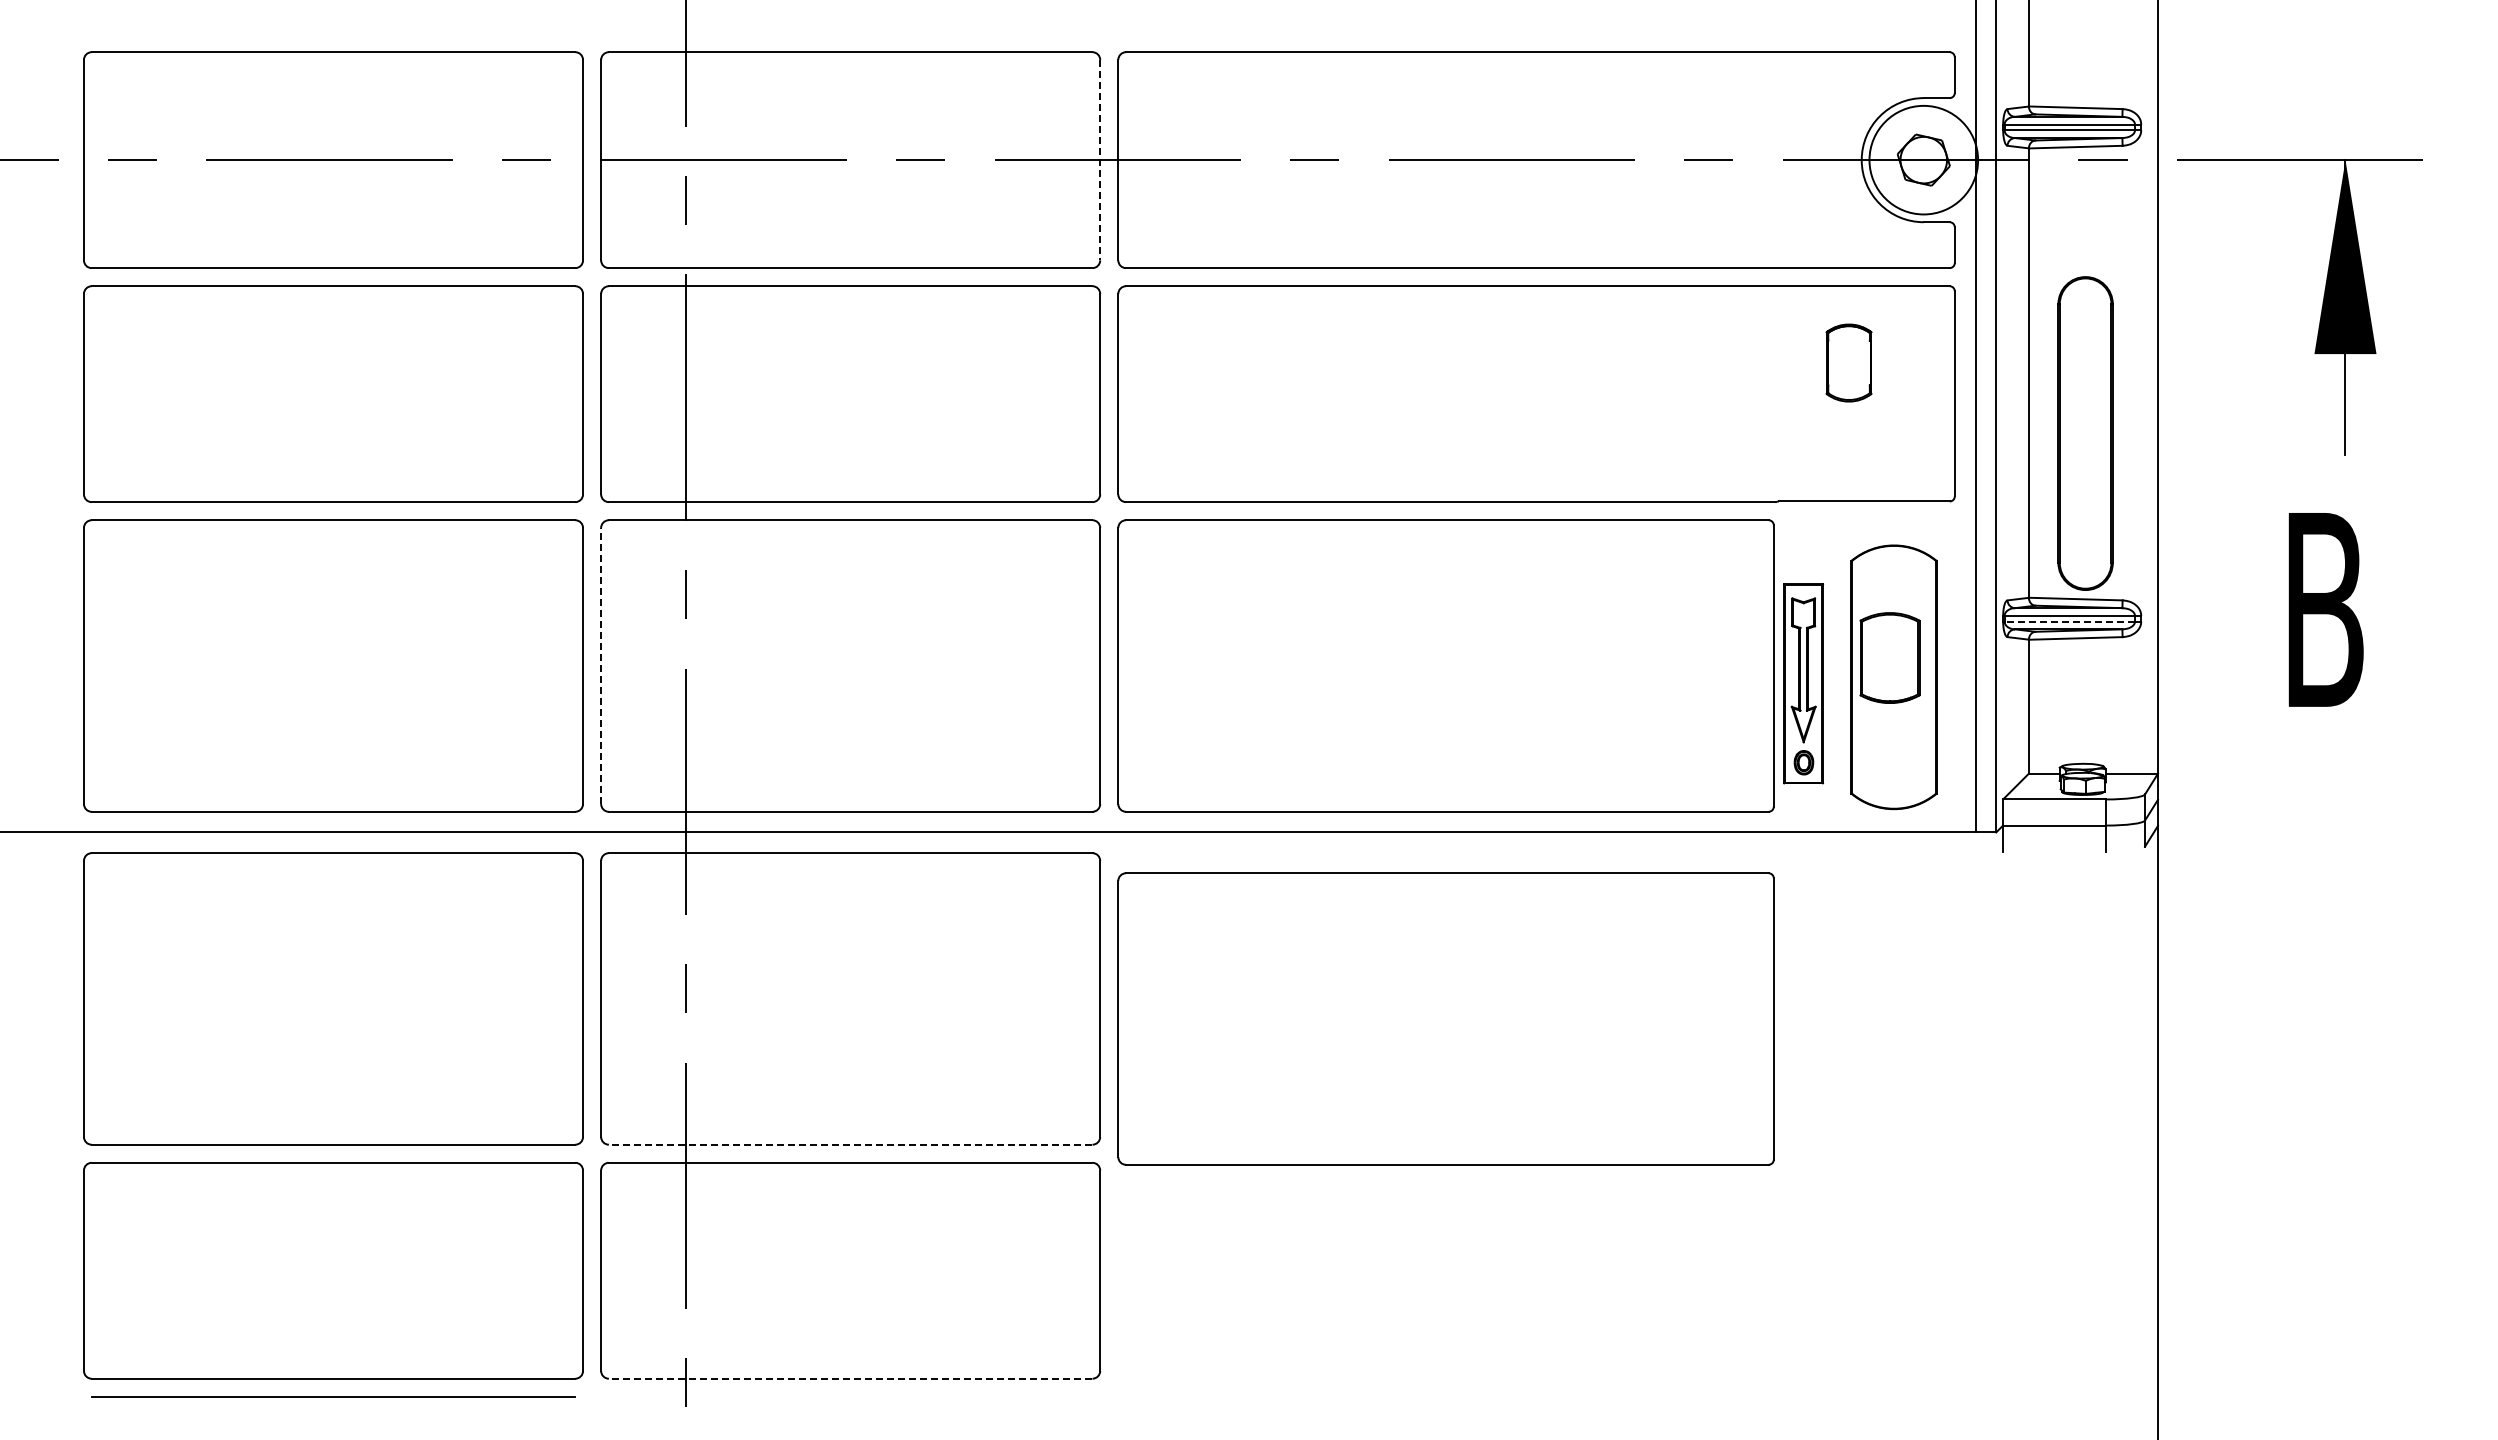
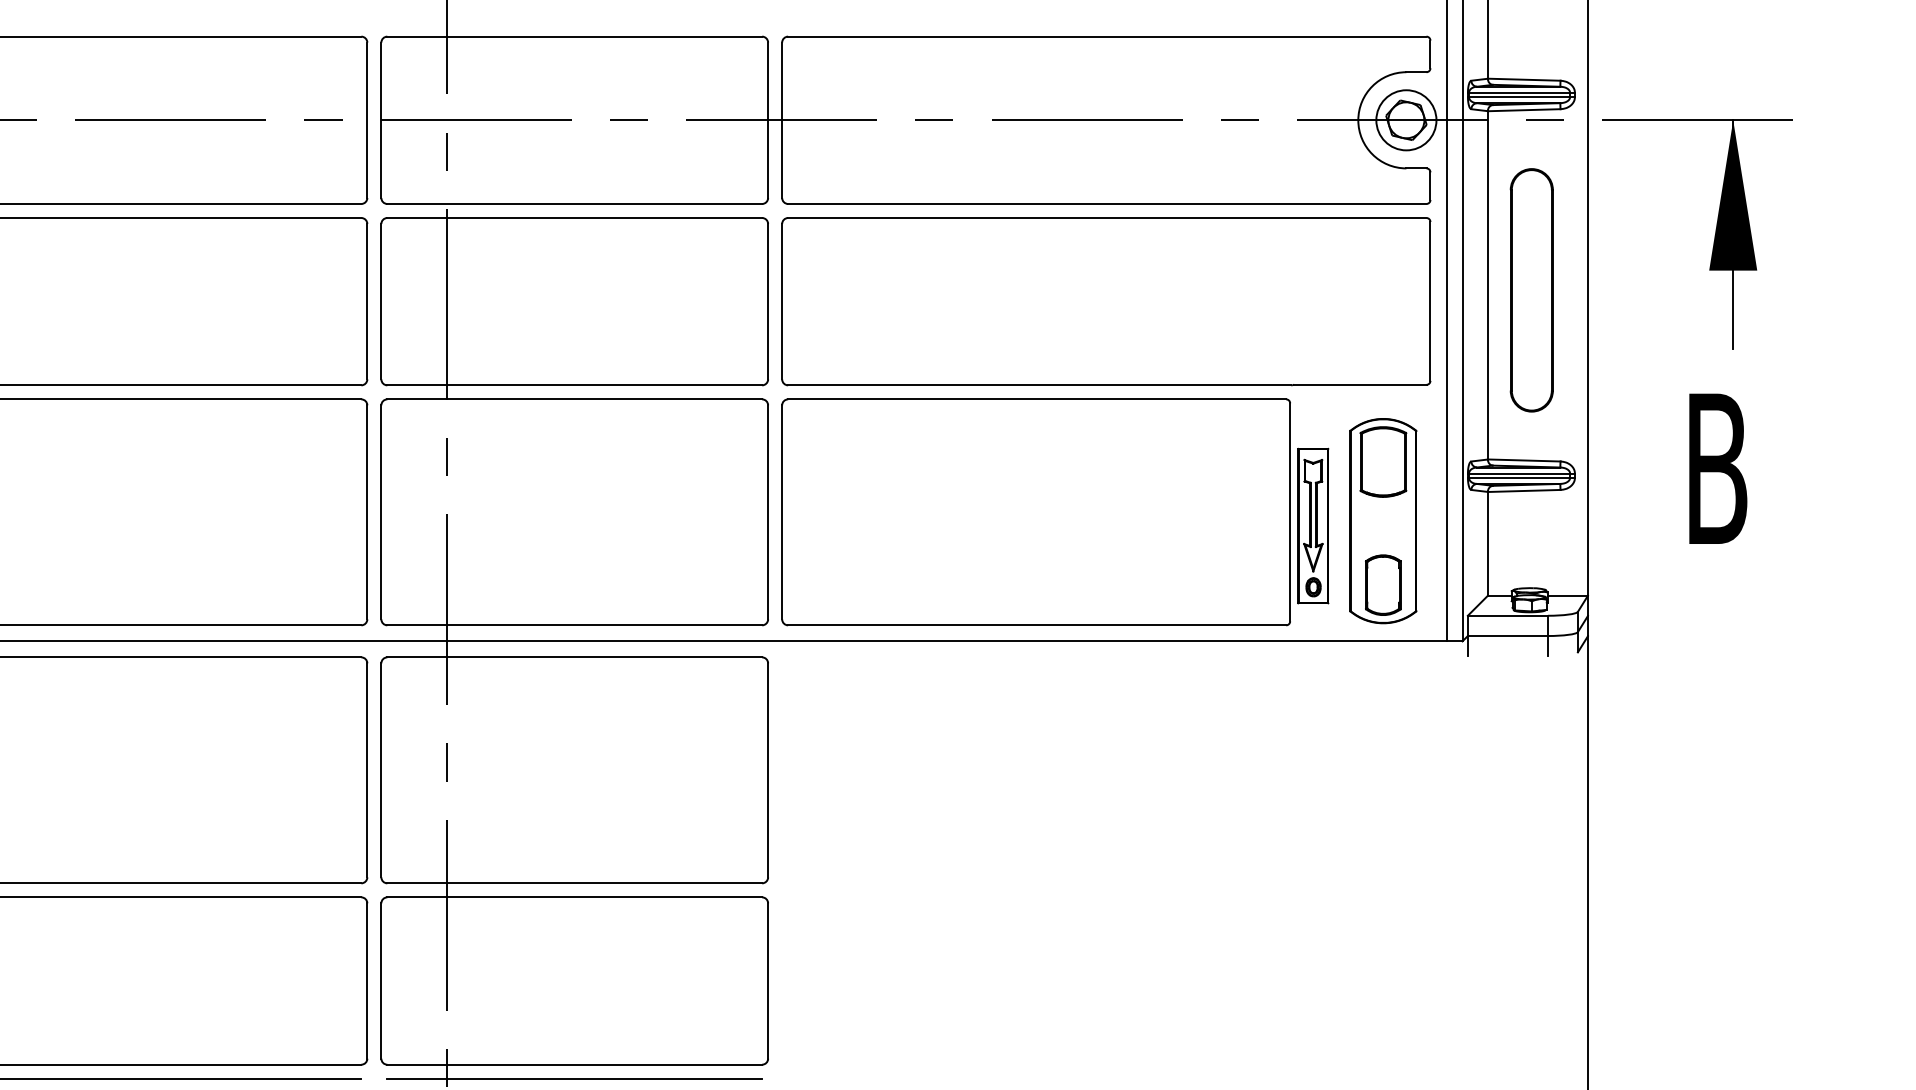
circle: (1923, 159) -> (1406, 119), size x0.71
line: (1100, 160) -> (768, 120), dashed -> solid
part: (1848, 362) -> (1382, 584), moved
part: (2085, 433) -> (1531, 290), moved
line: (2069, 621) -> (1519, 477), dashed -> solid
part: (1889, 657) -> (1382, 461), moved
line: (601, 665) -> (381, 511), dashed -> solid
part: (1445, 1018) -> (1035, 785), removed
line: (850, 1144) -> (574, 883), dashed -> solid
line: (850, 1378) -> (574, 1064), dashed -> solid
line: (850, 1396) -> (574, 1078), added

